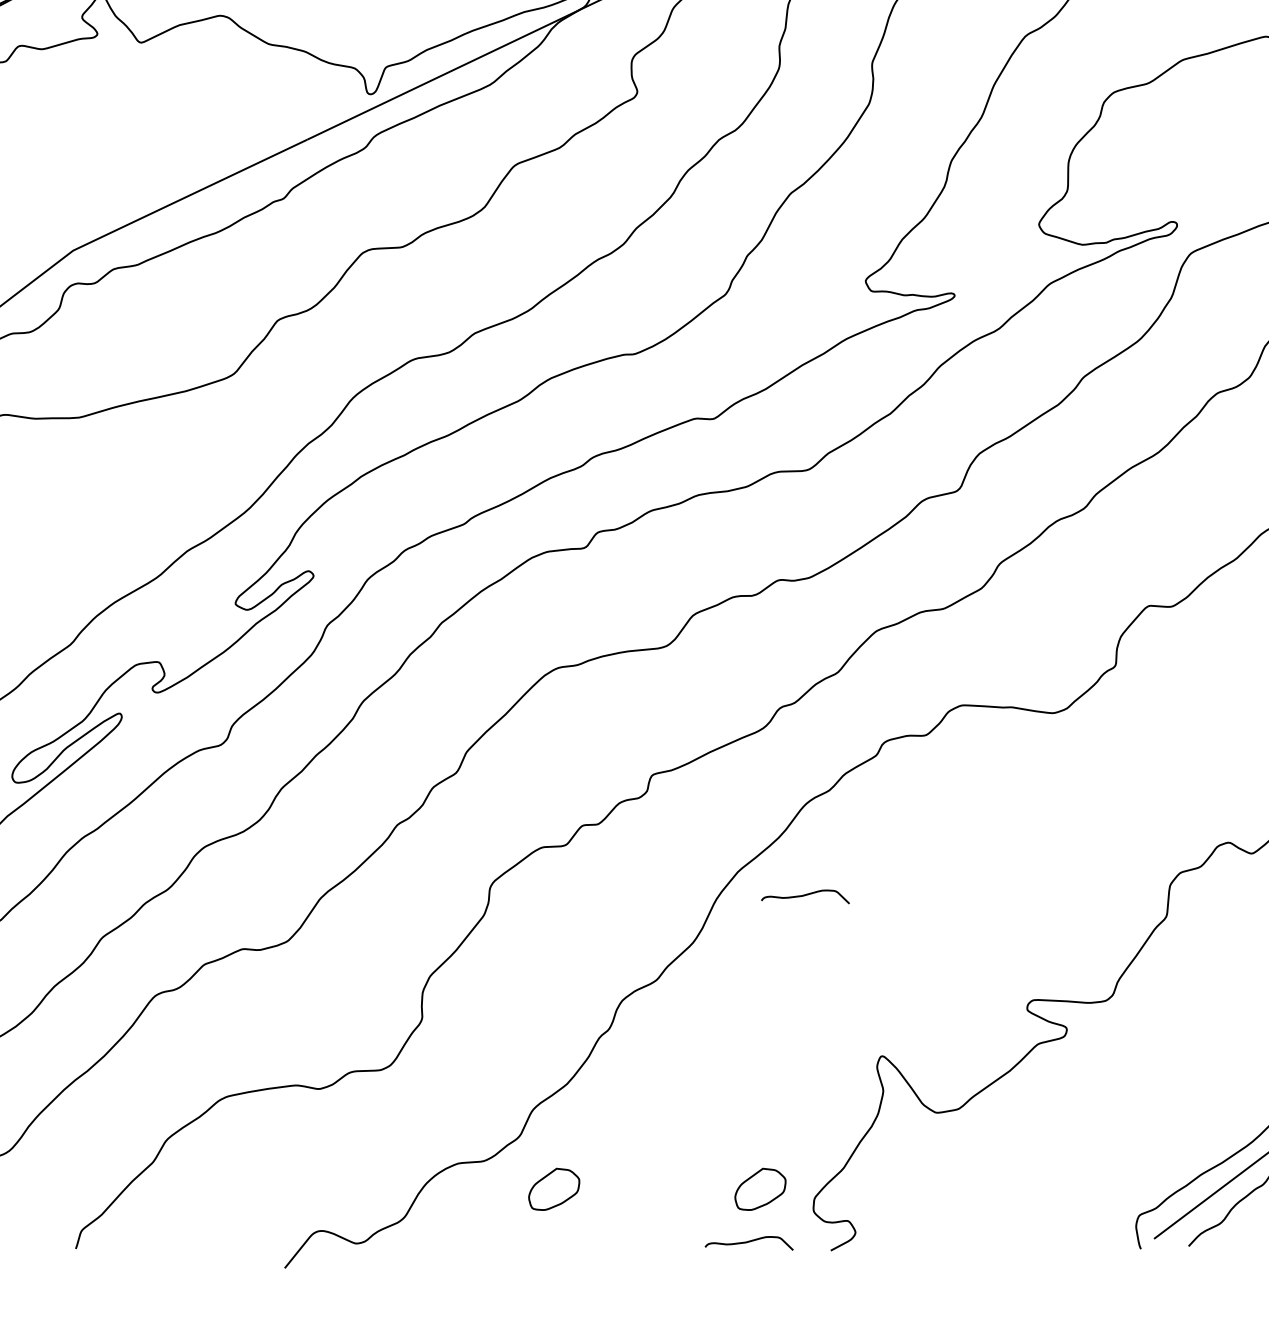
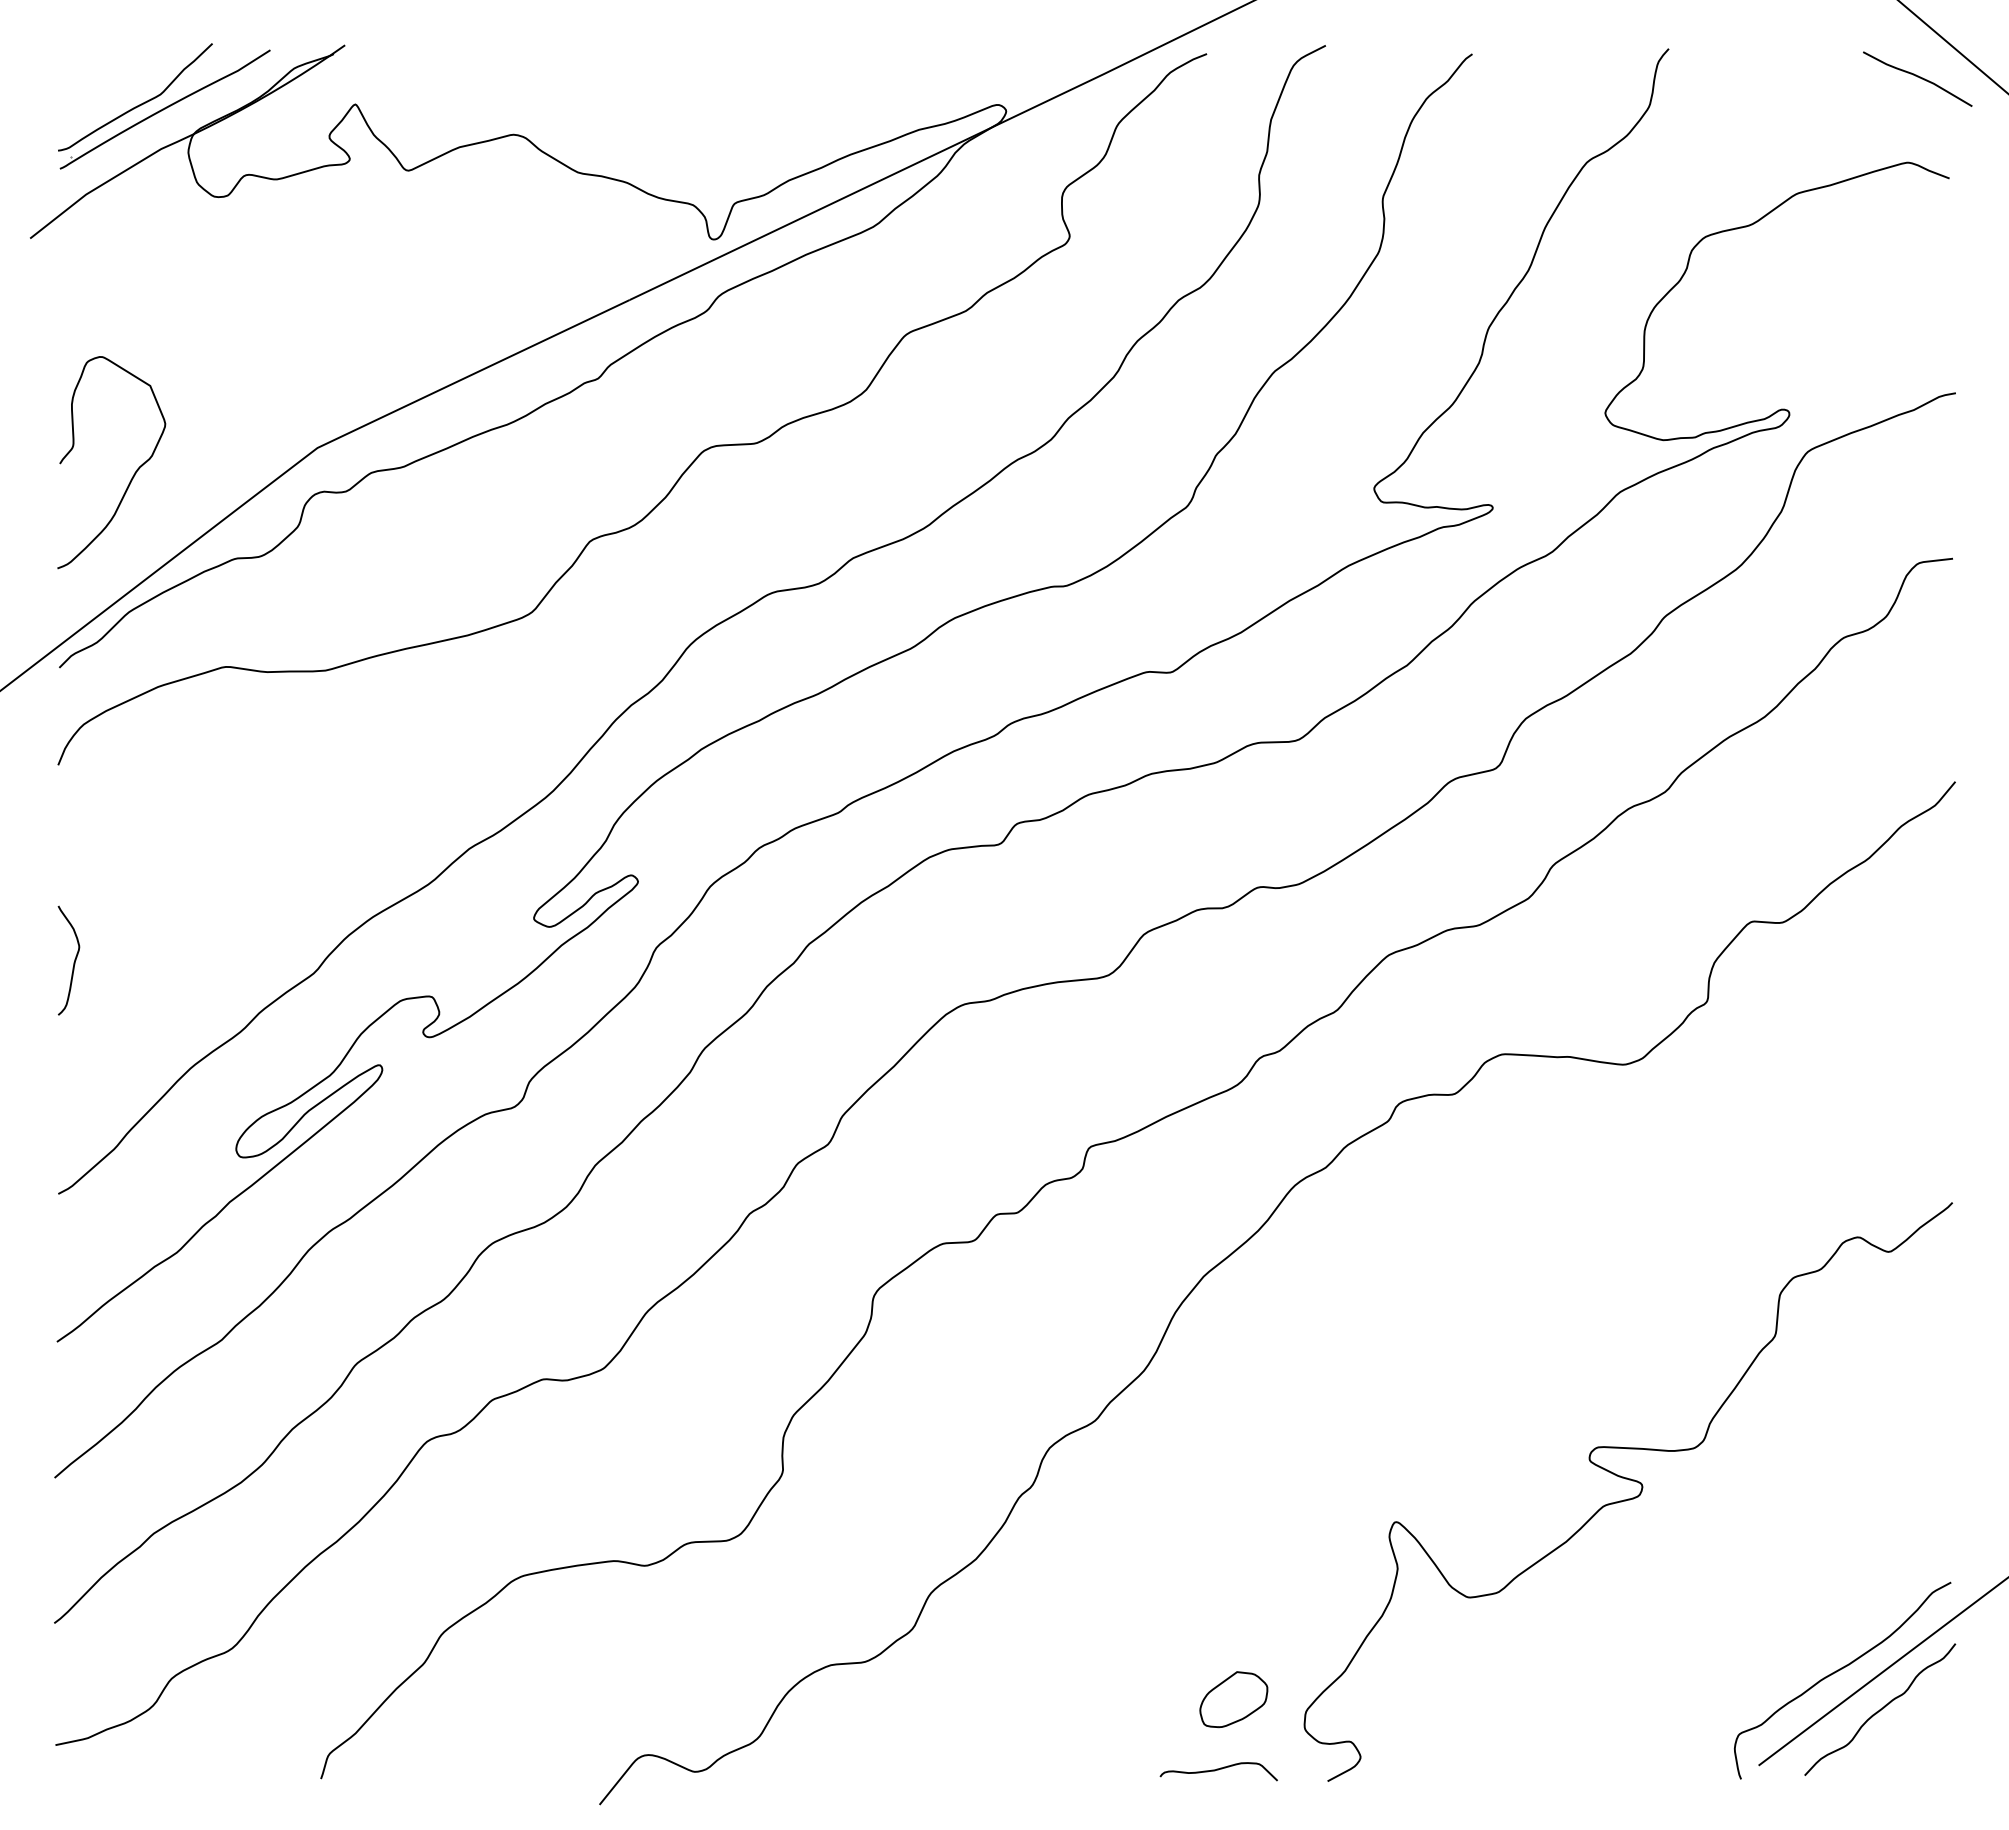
curve: (805, 896) -> (1293, 1308), removed
part: (553, 1189) -> (958, 1699), removed

